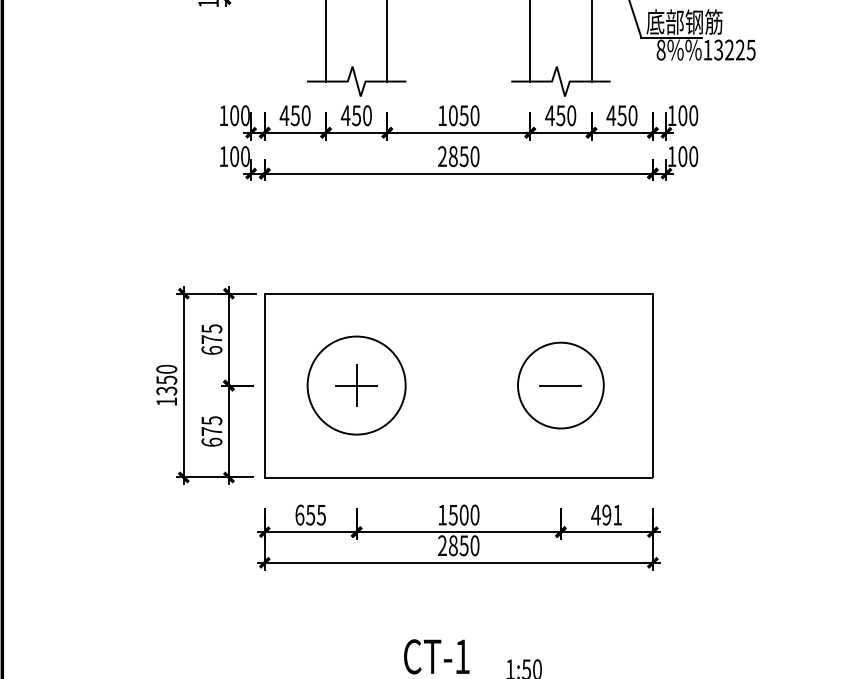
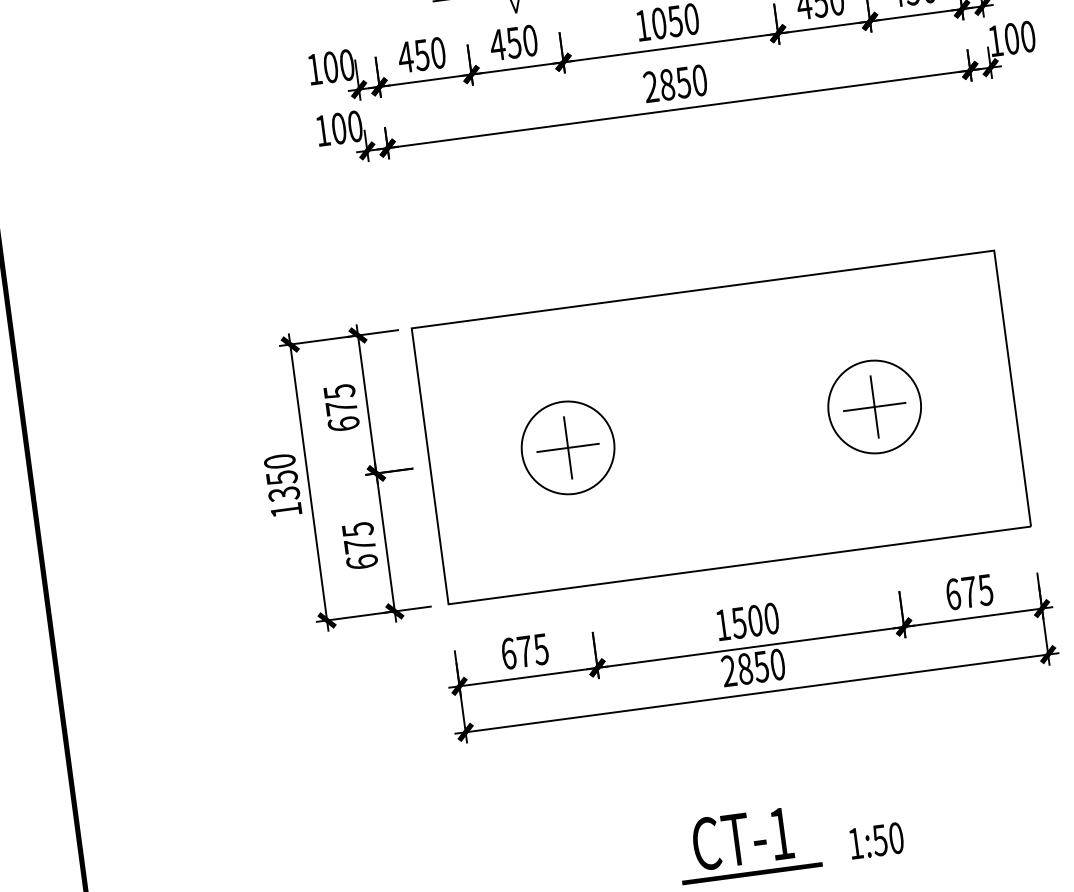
circle: (356, 385) -> (567, 447), size x0.62
circle: (560, 385) -> (874, 406), size x0.71
line: (560, 385) -> (874, 406), added
text: (606, 514) -> (968, 591), 491 -> 675
text: (310, 515) -> (524, 652), 655 -> 675

